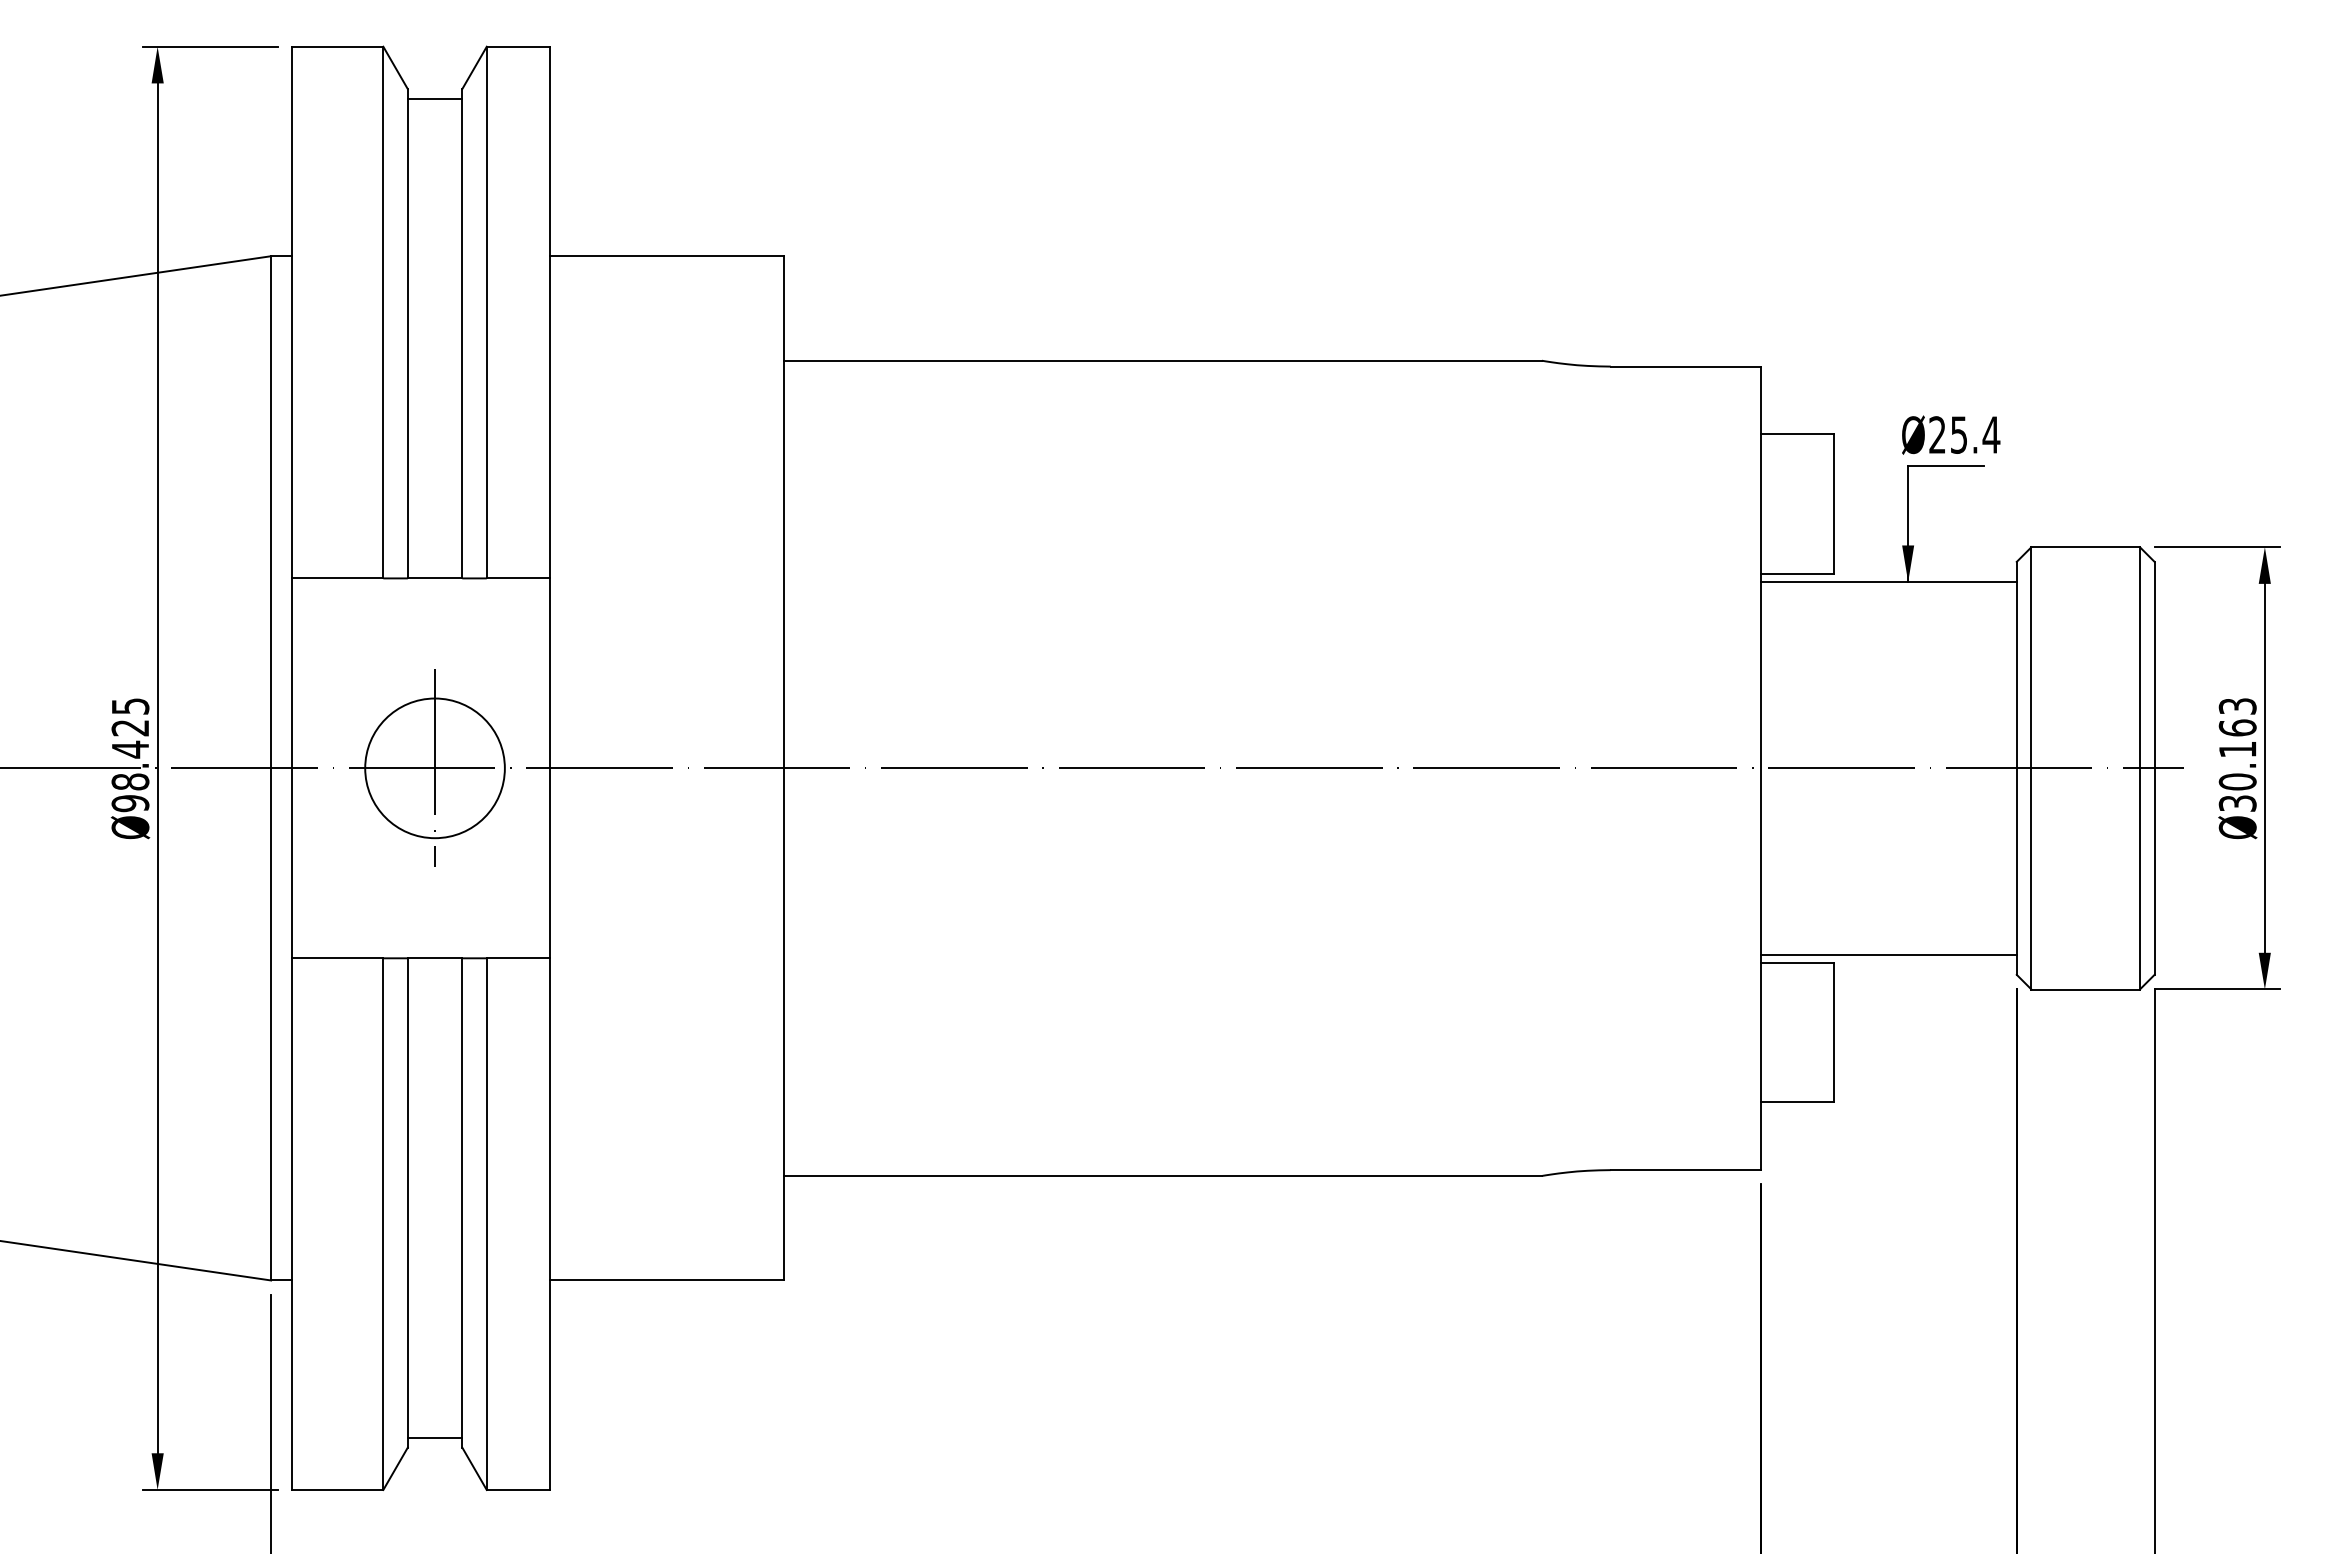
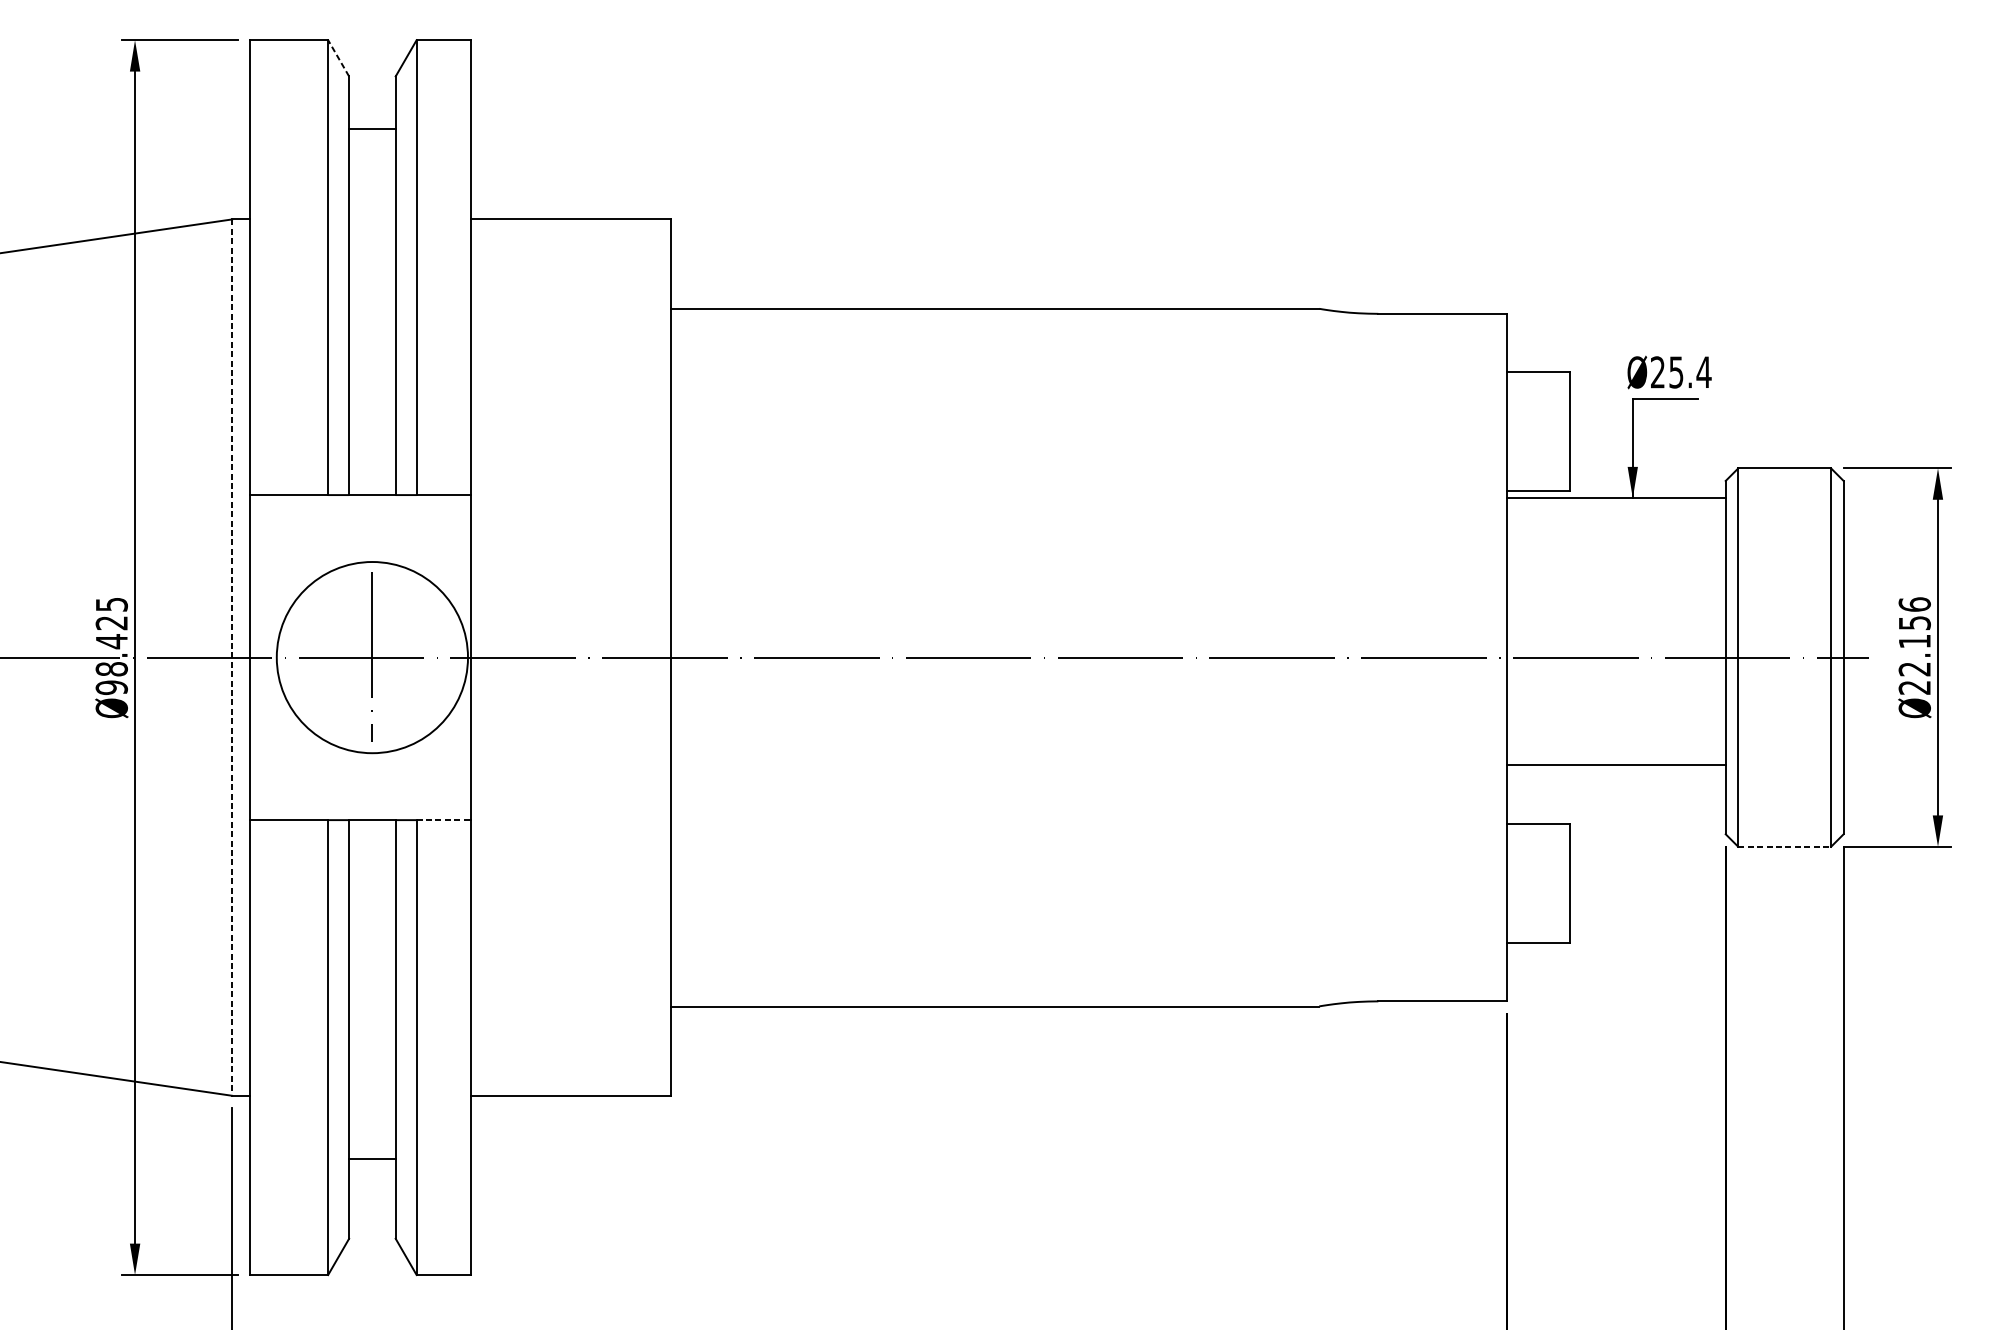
line: (395, 67) -> (338, 57), solid -> dashed
line: (434, 99) -> (371, 128), moved
text: (2237, 754) -> (1914, 645), Ø30.163 -> Ø22.156
line: (271, 768) -> (232, 657), solid -> dashed
circle: (434, 768) -> (371, 657), size x1.6
line: (1888, 954) -> (1615, 764), moved
line: (518, 958) -> (443, 820), solid -> dashed
line: (2086, 989) -> (1785, 846), solid -> dashed
line: (434, 1437) -> (371, 1159), moved

